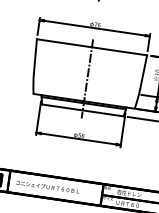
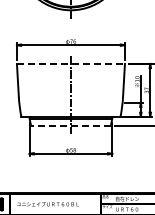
line: (92, 46) -> (71, 63), solid -> dashed
line: (82, 110) -> (70, 125), solid -> dashed

